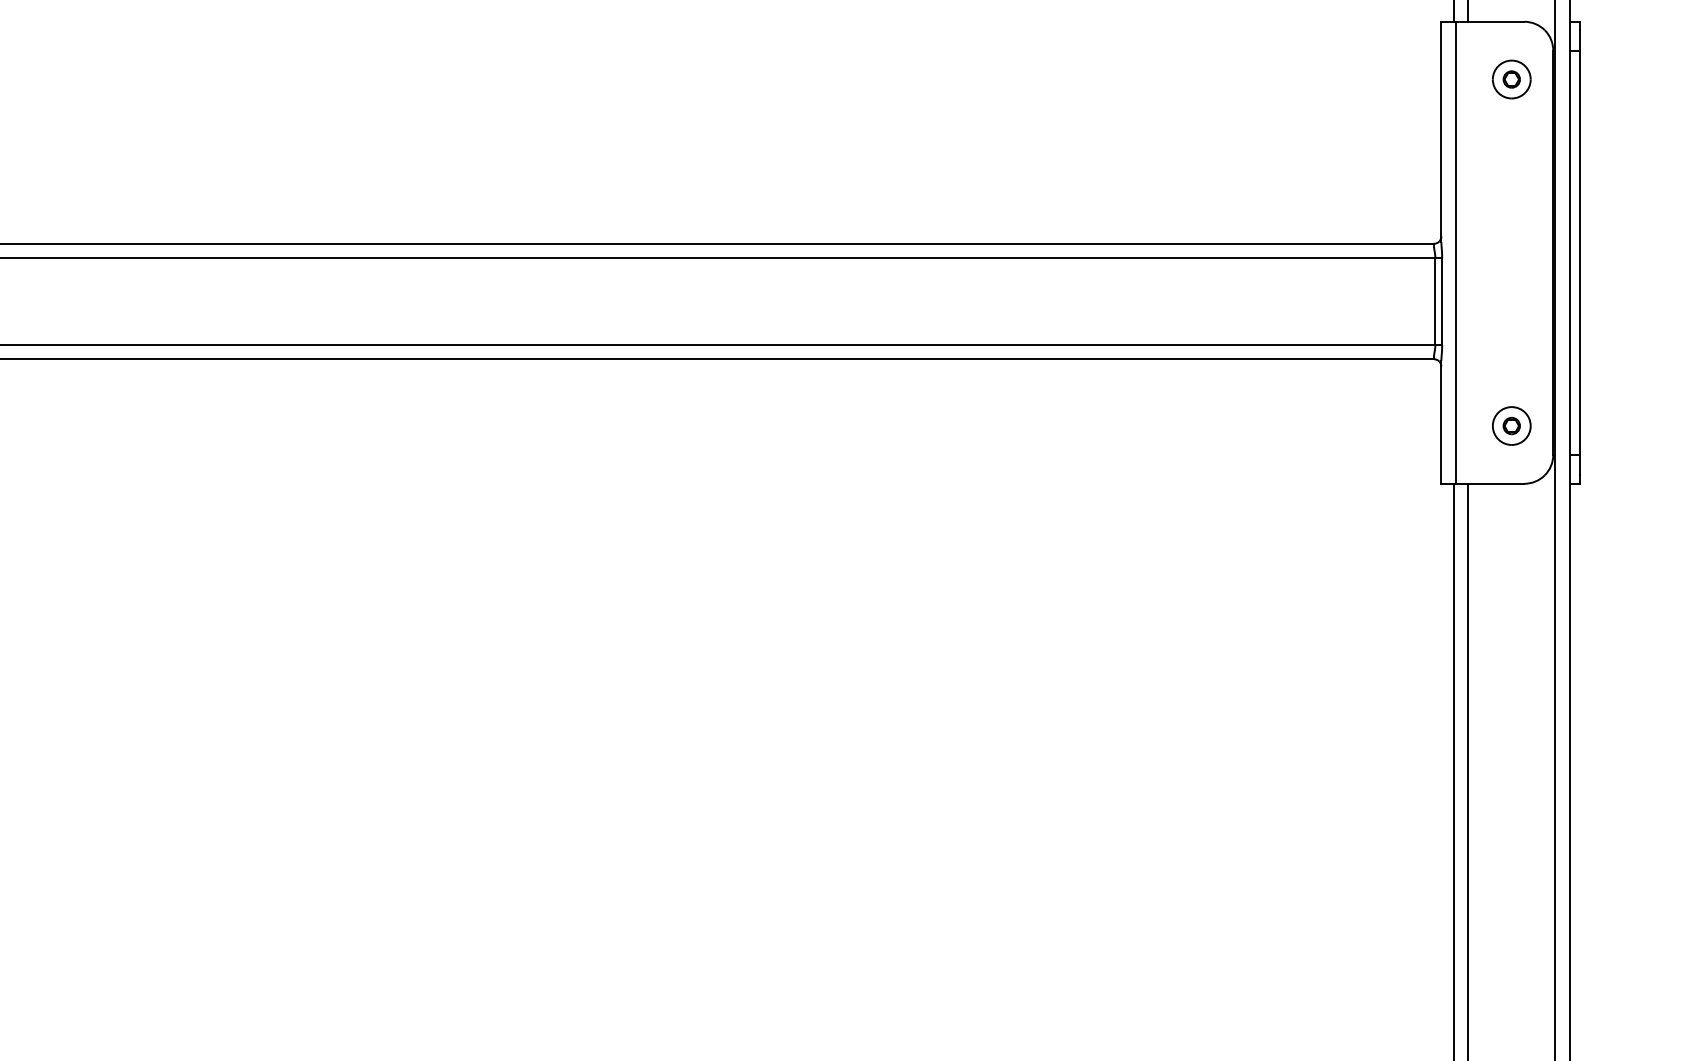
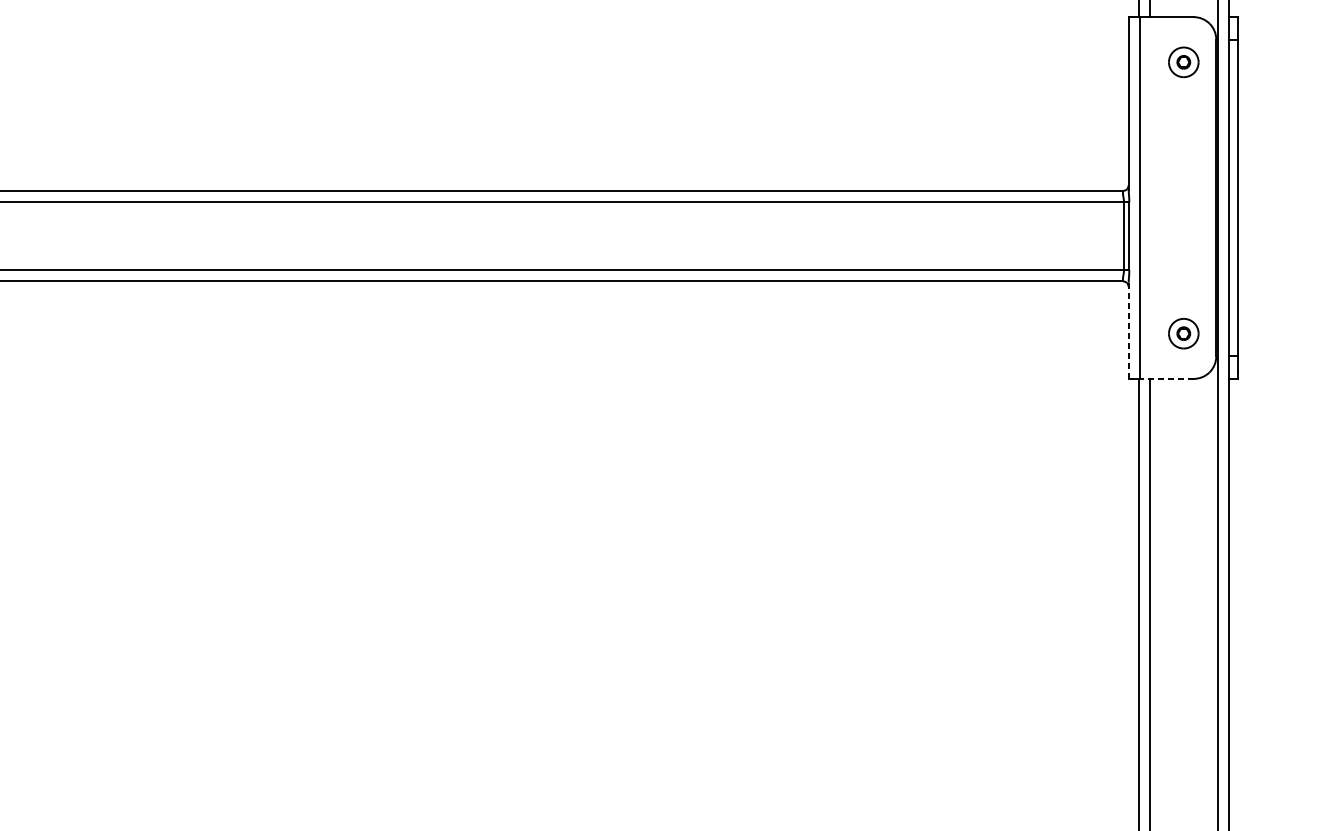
line: (1441, 421) -> (1128, 330), solid -> dashed
line: (1489, 483) -> (1166, 378), solid -> dashed

